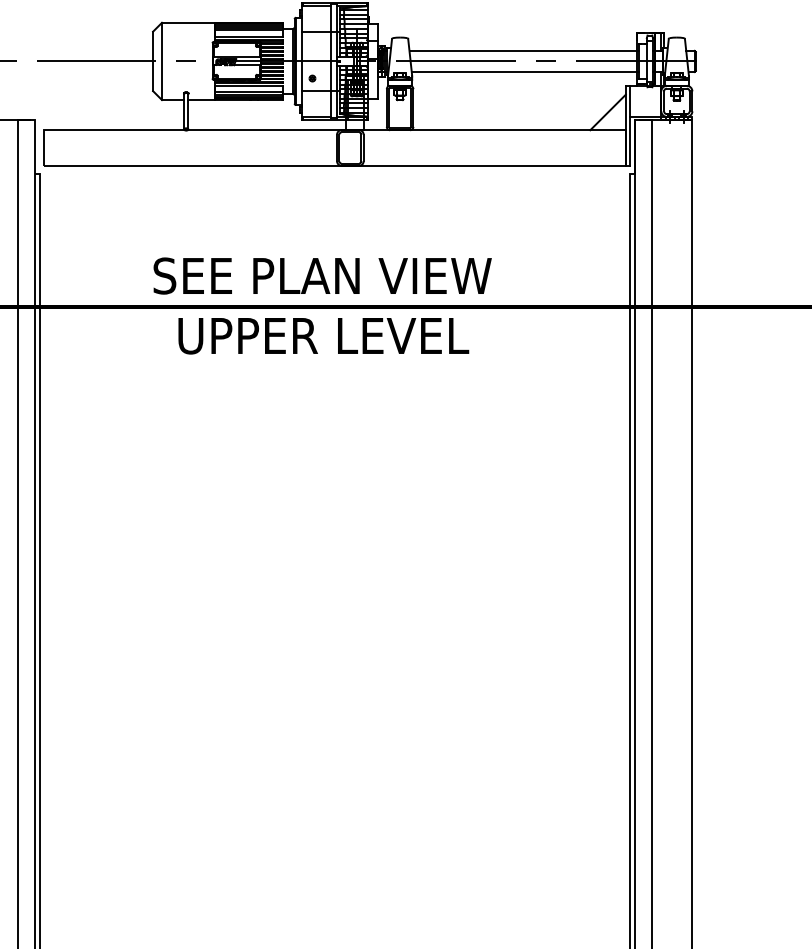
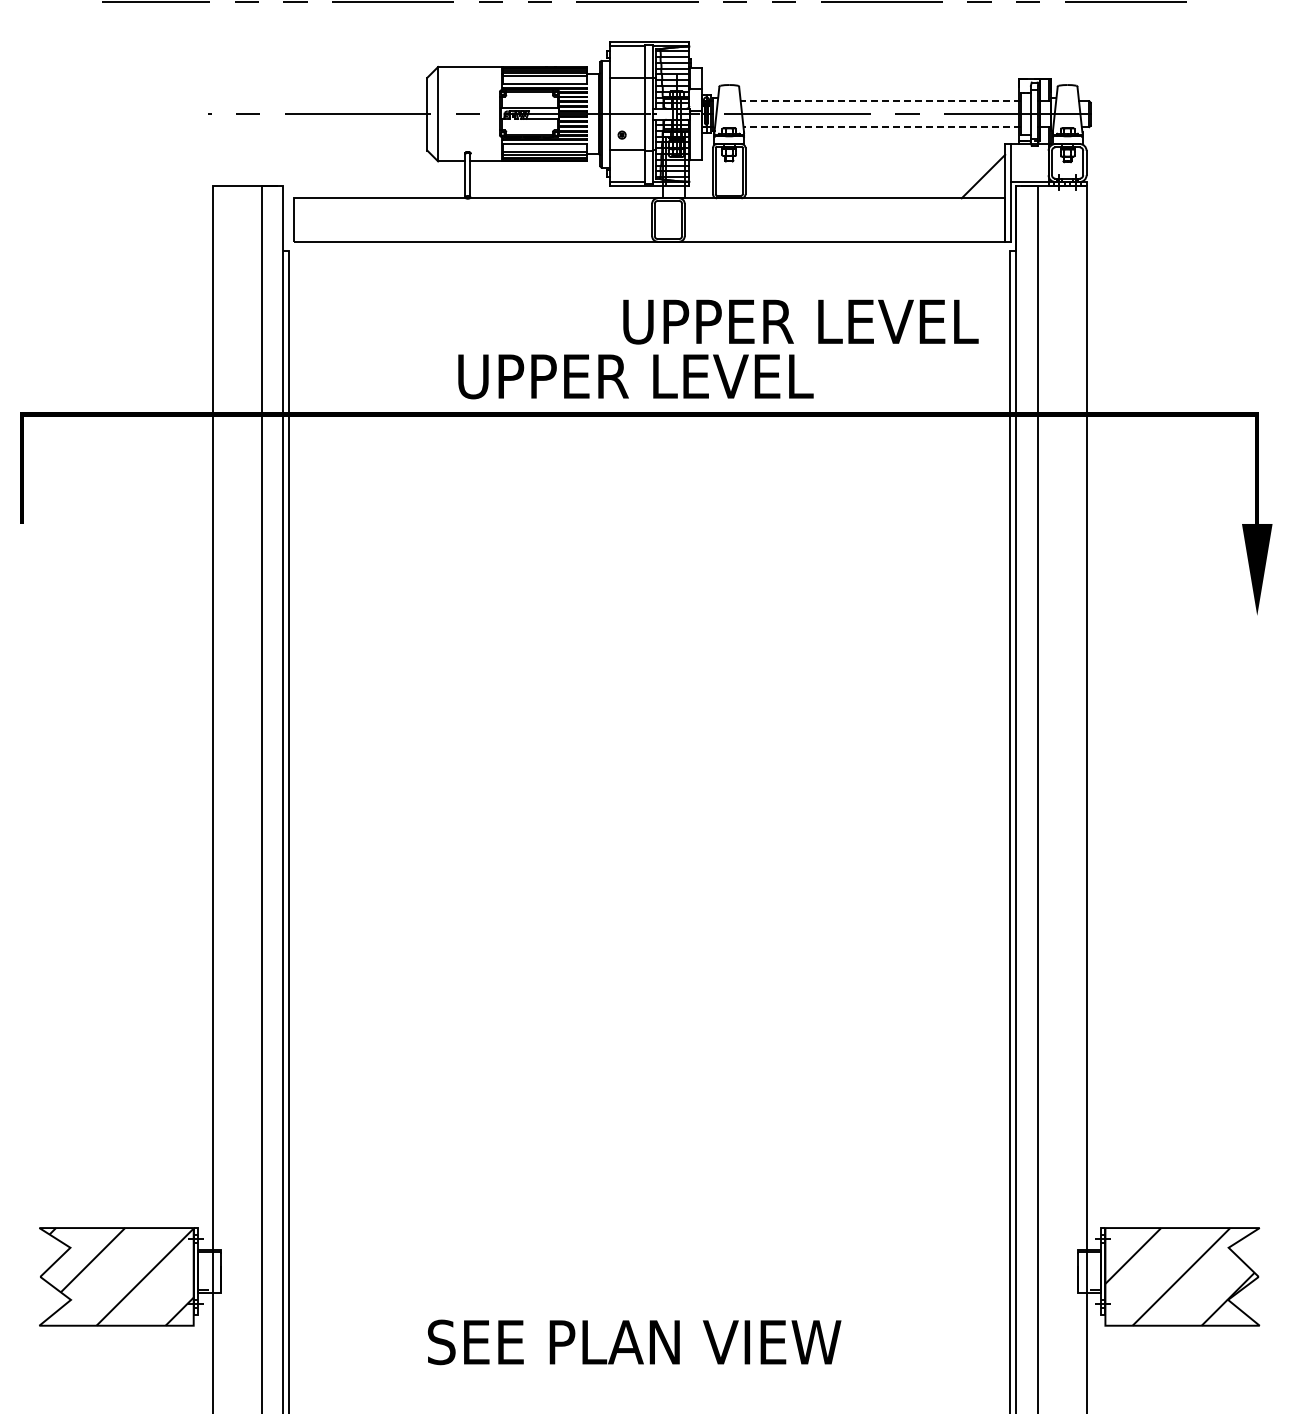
line: (523, 51) -> (880, 101), solid -> dashed
line: (525, 72) -> (882, 127), solid -> dashed
text: (322, 275) -> (634, 376), SEE PLAN VIEW -> UPPER LEVEL
text: (323, 335) -> (800, 321), moved

